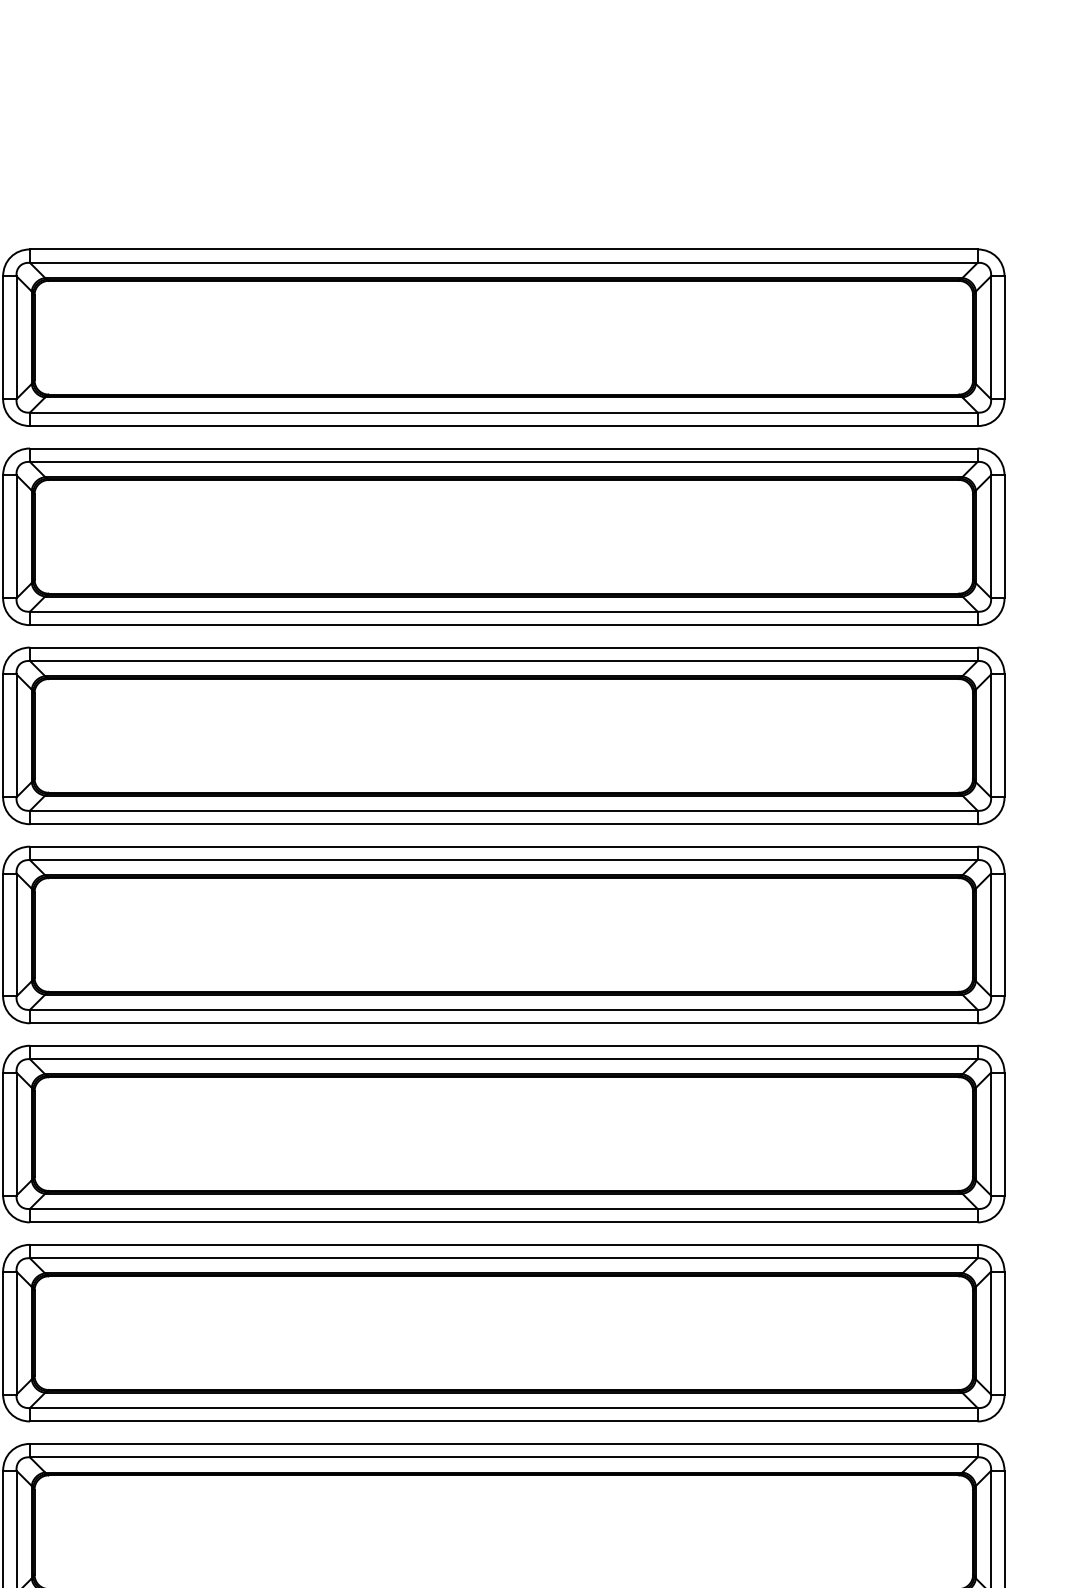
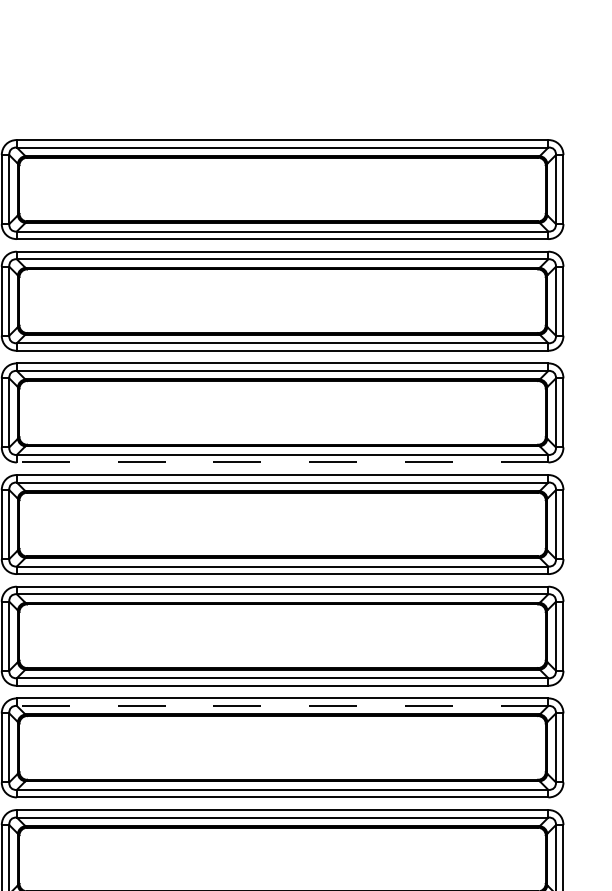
line: (503, 824) -> (282, 462), solid -> dashed
line: (503, 1257) -> (282, 705), solid -> dashed

